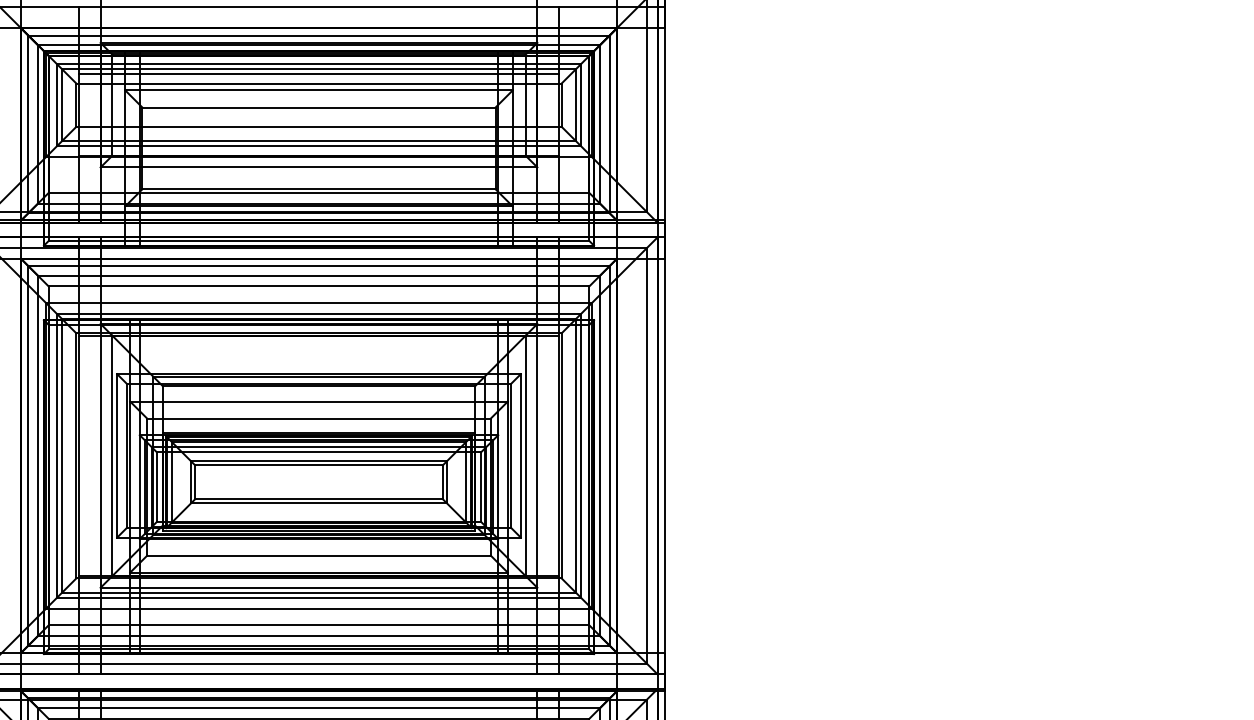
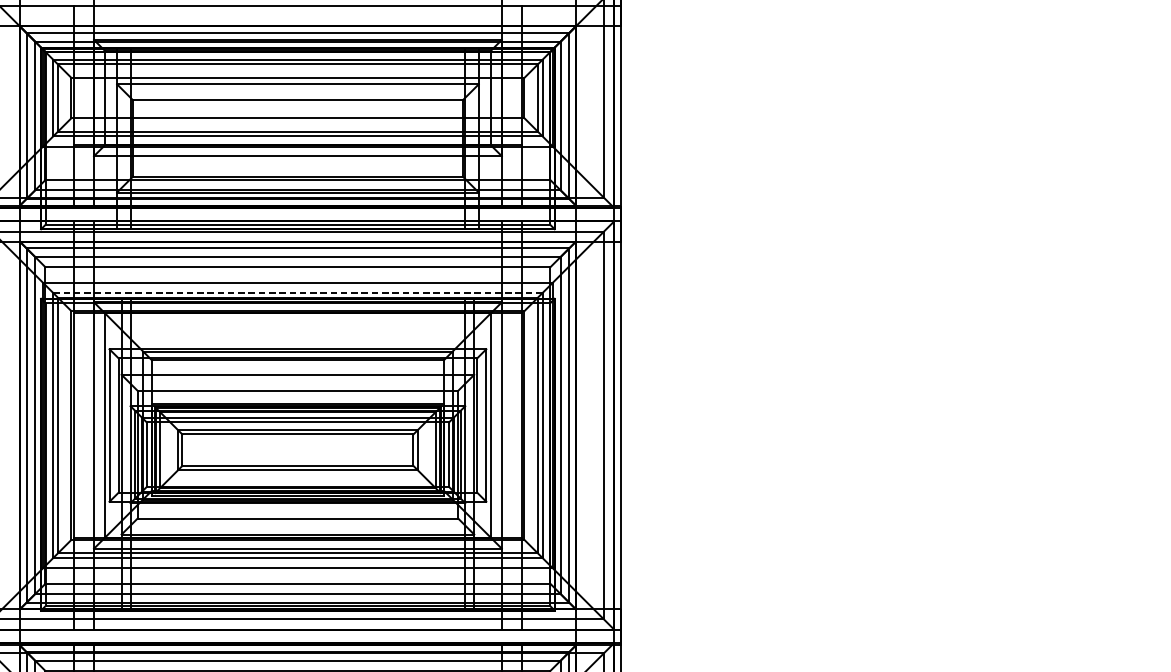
line: (318, 73) -> (297, 68), removed
line: (319, 313) -> (298, 292), solid -> dashed

